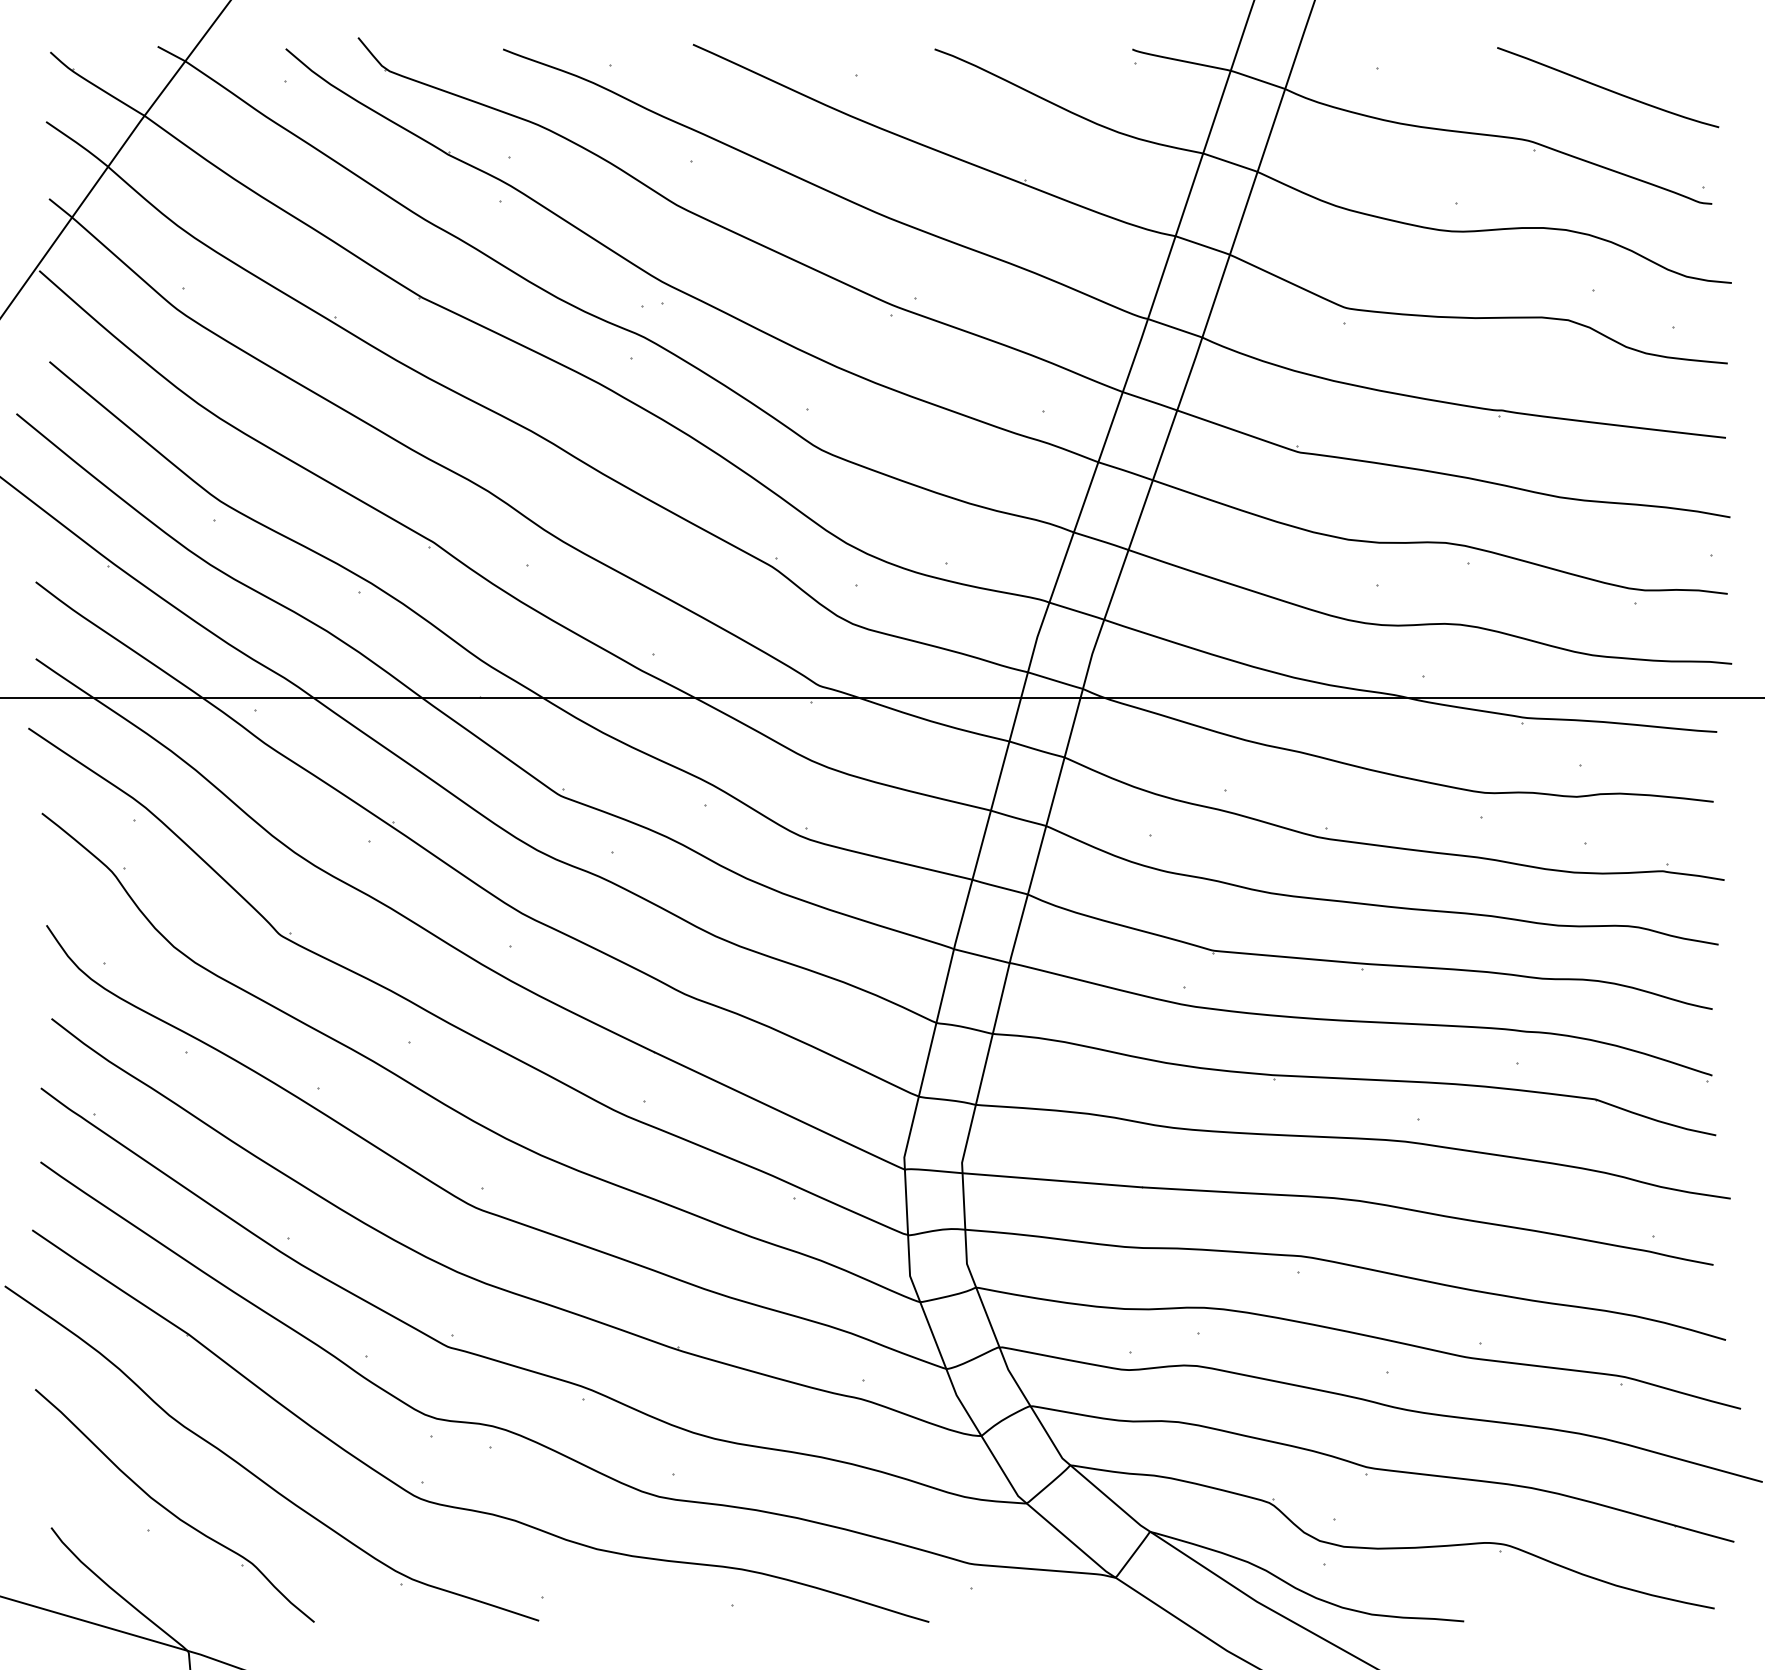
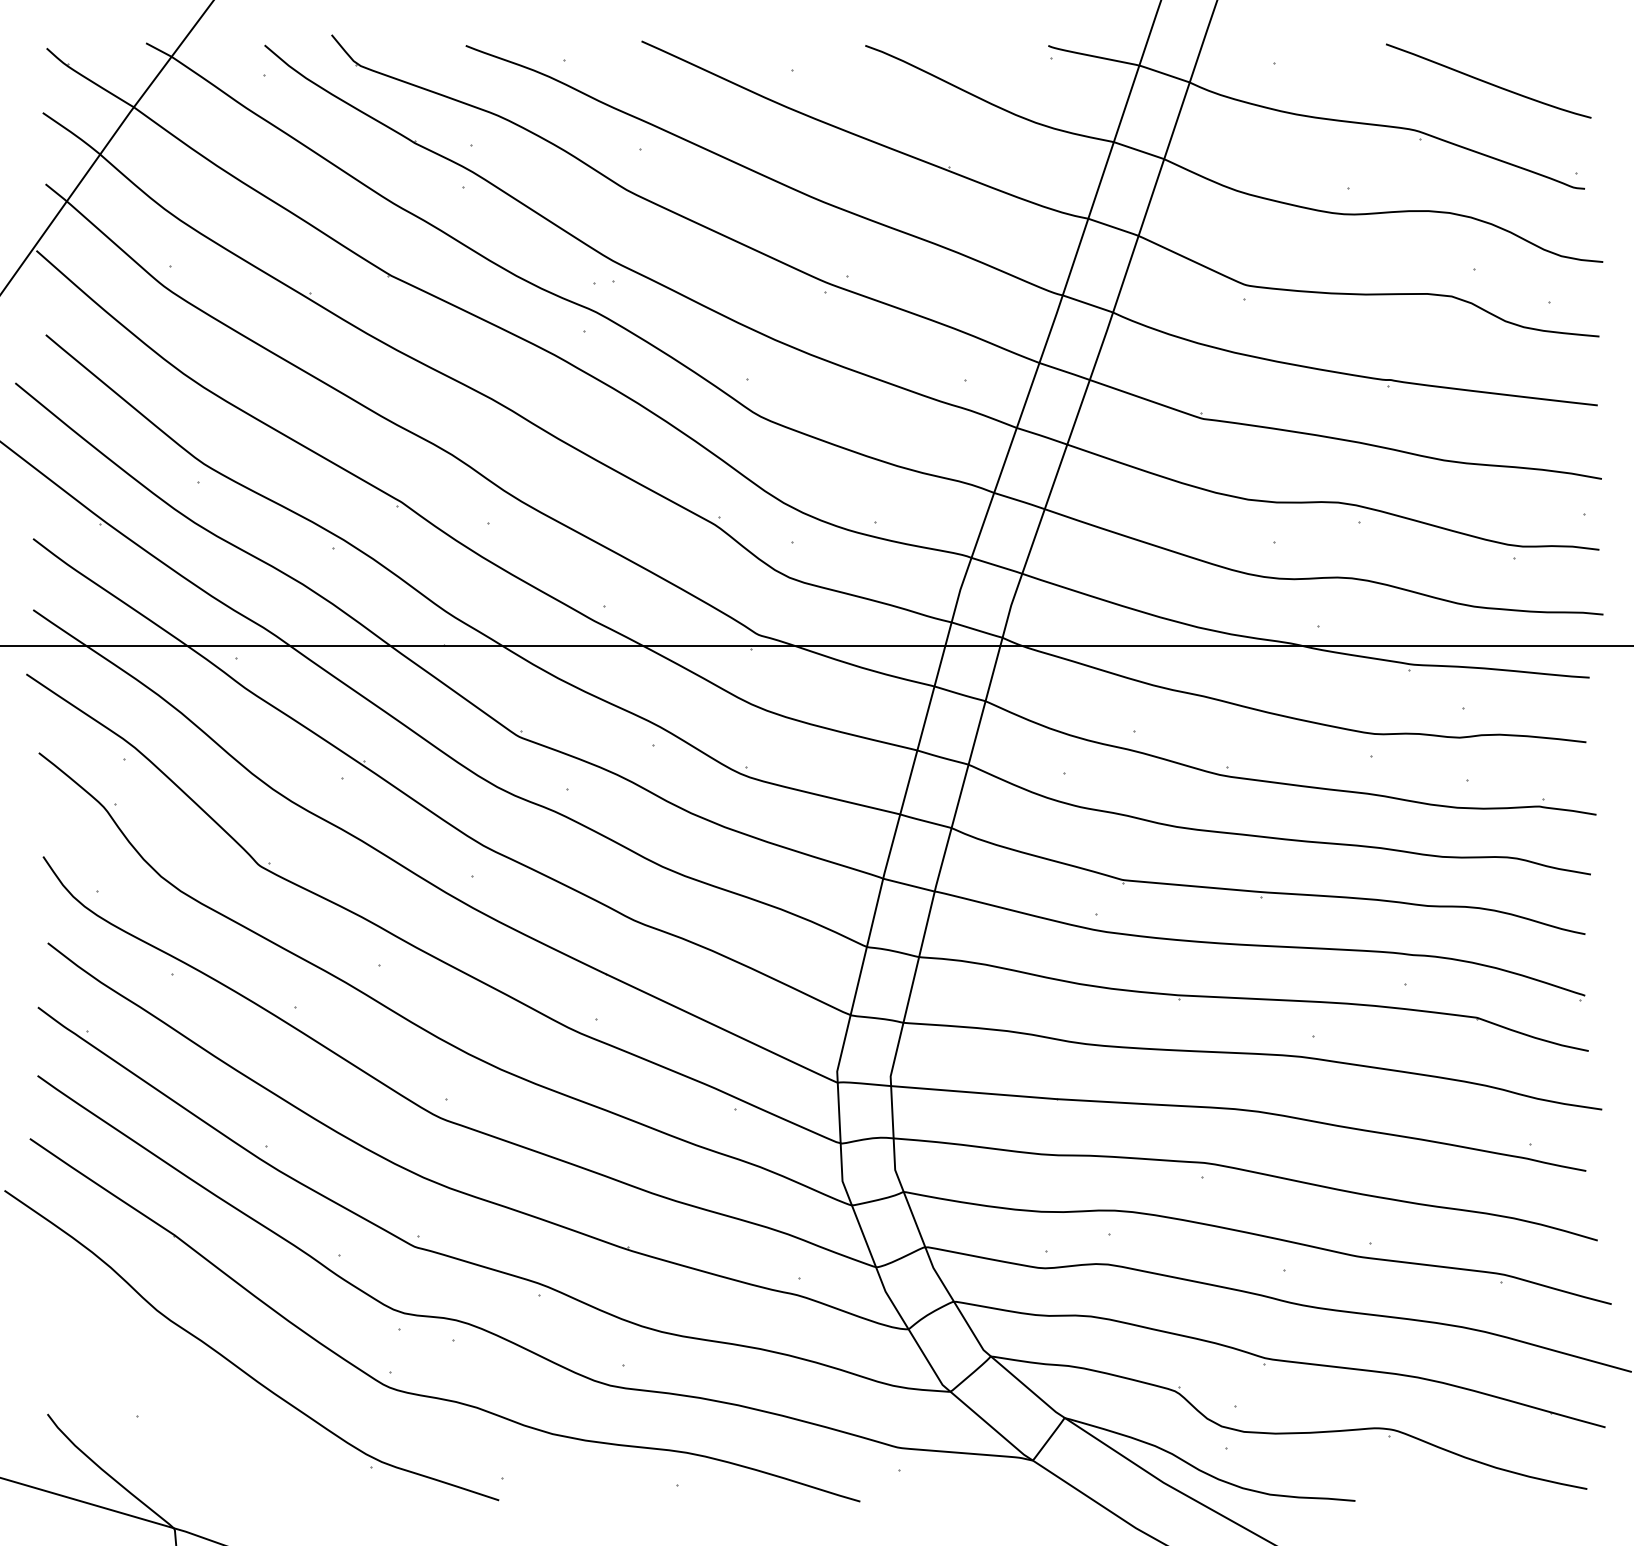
part: (172, 1511) -> (159, 1399), removed

